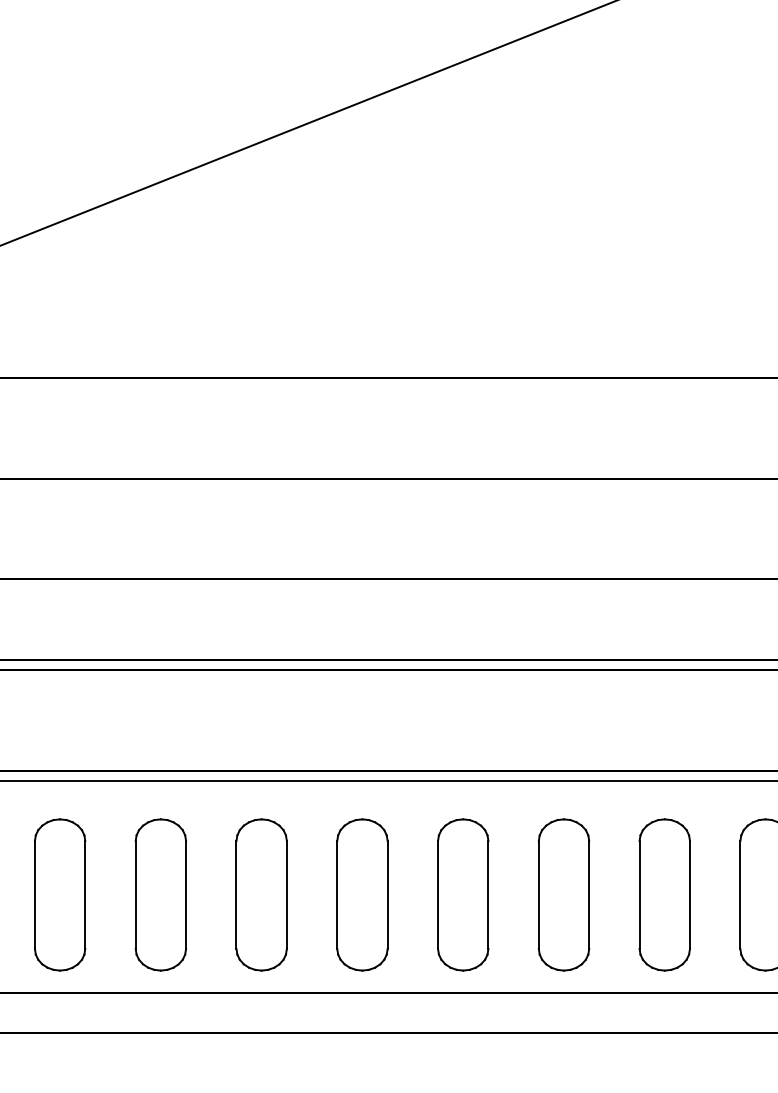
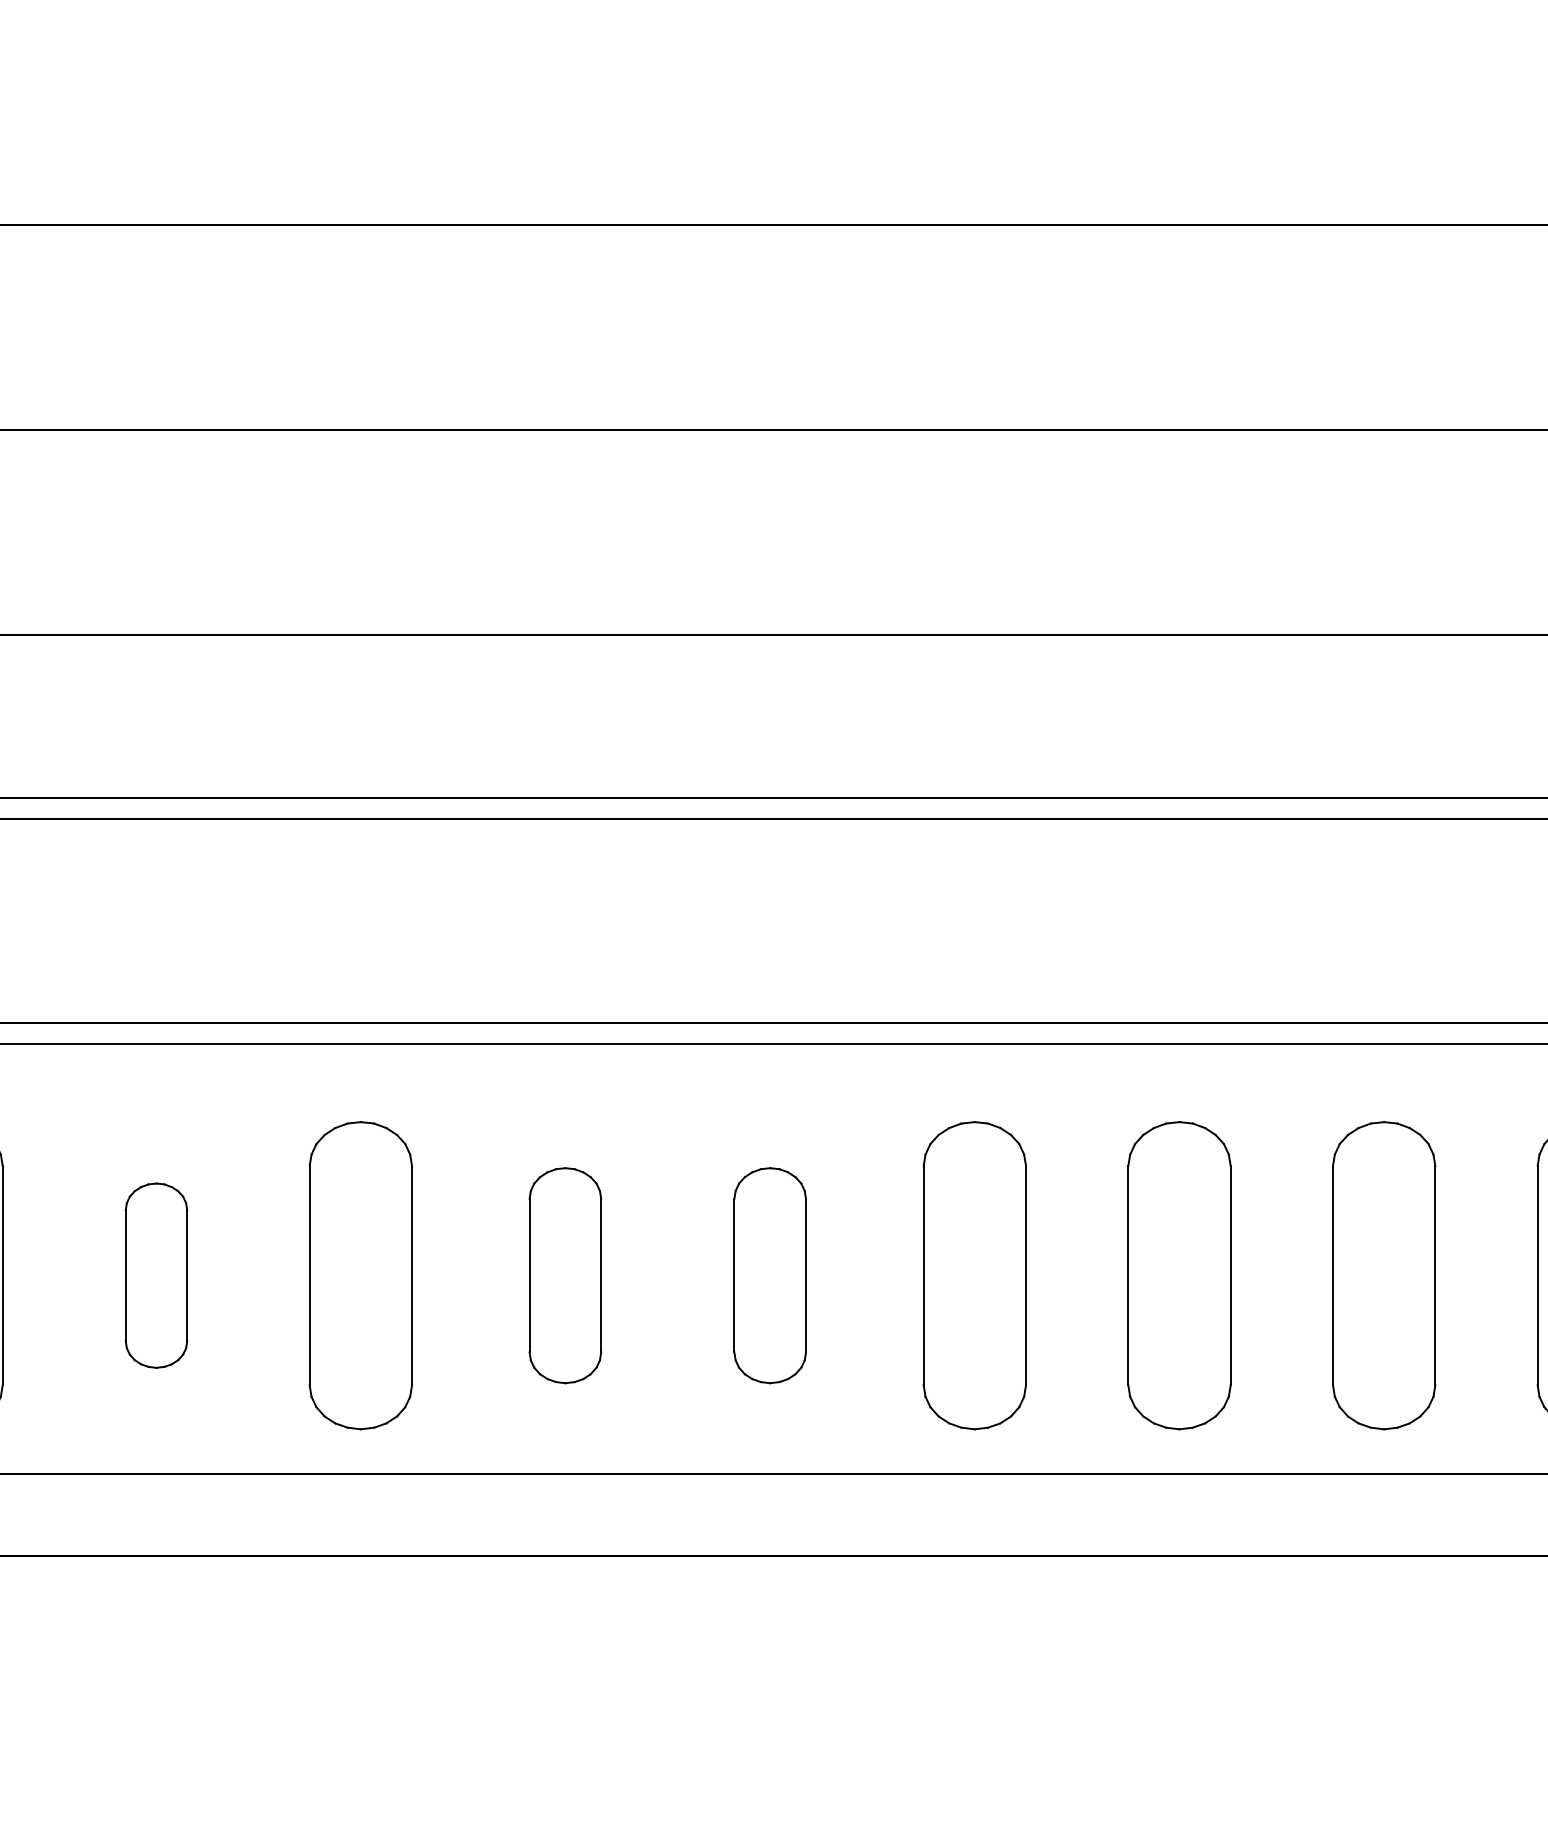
part: (60, 894) -> (156, 1274), size x0.6
part: (261, 894) -> (565, 1274), size x0.7
part: (362, 894) -> (770, 1274), size x0.7

